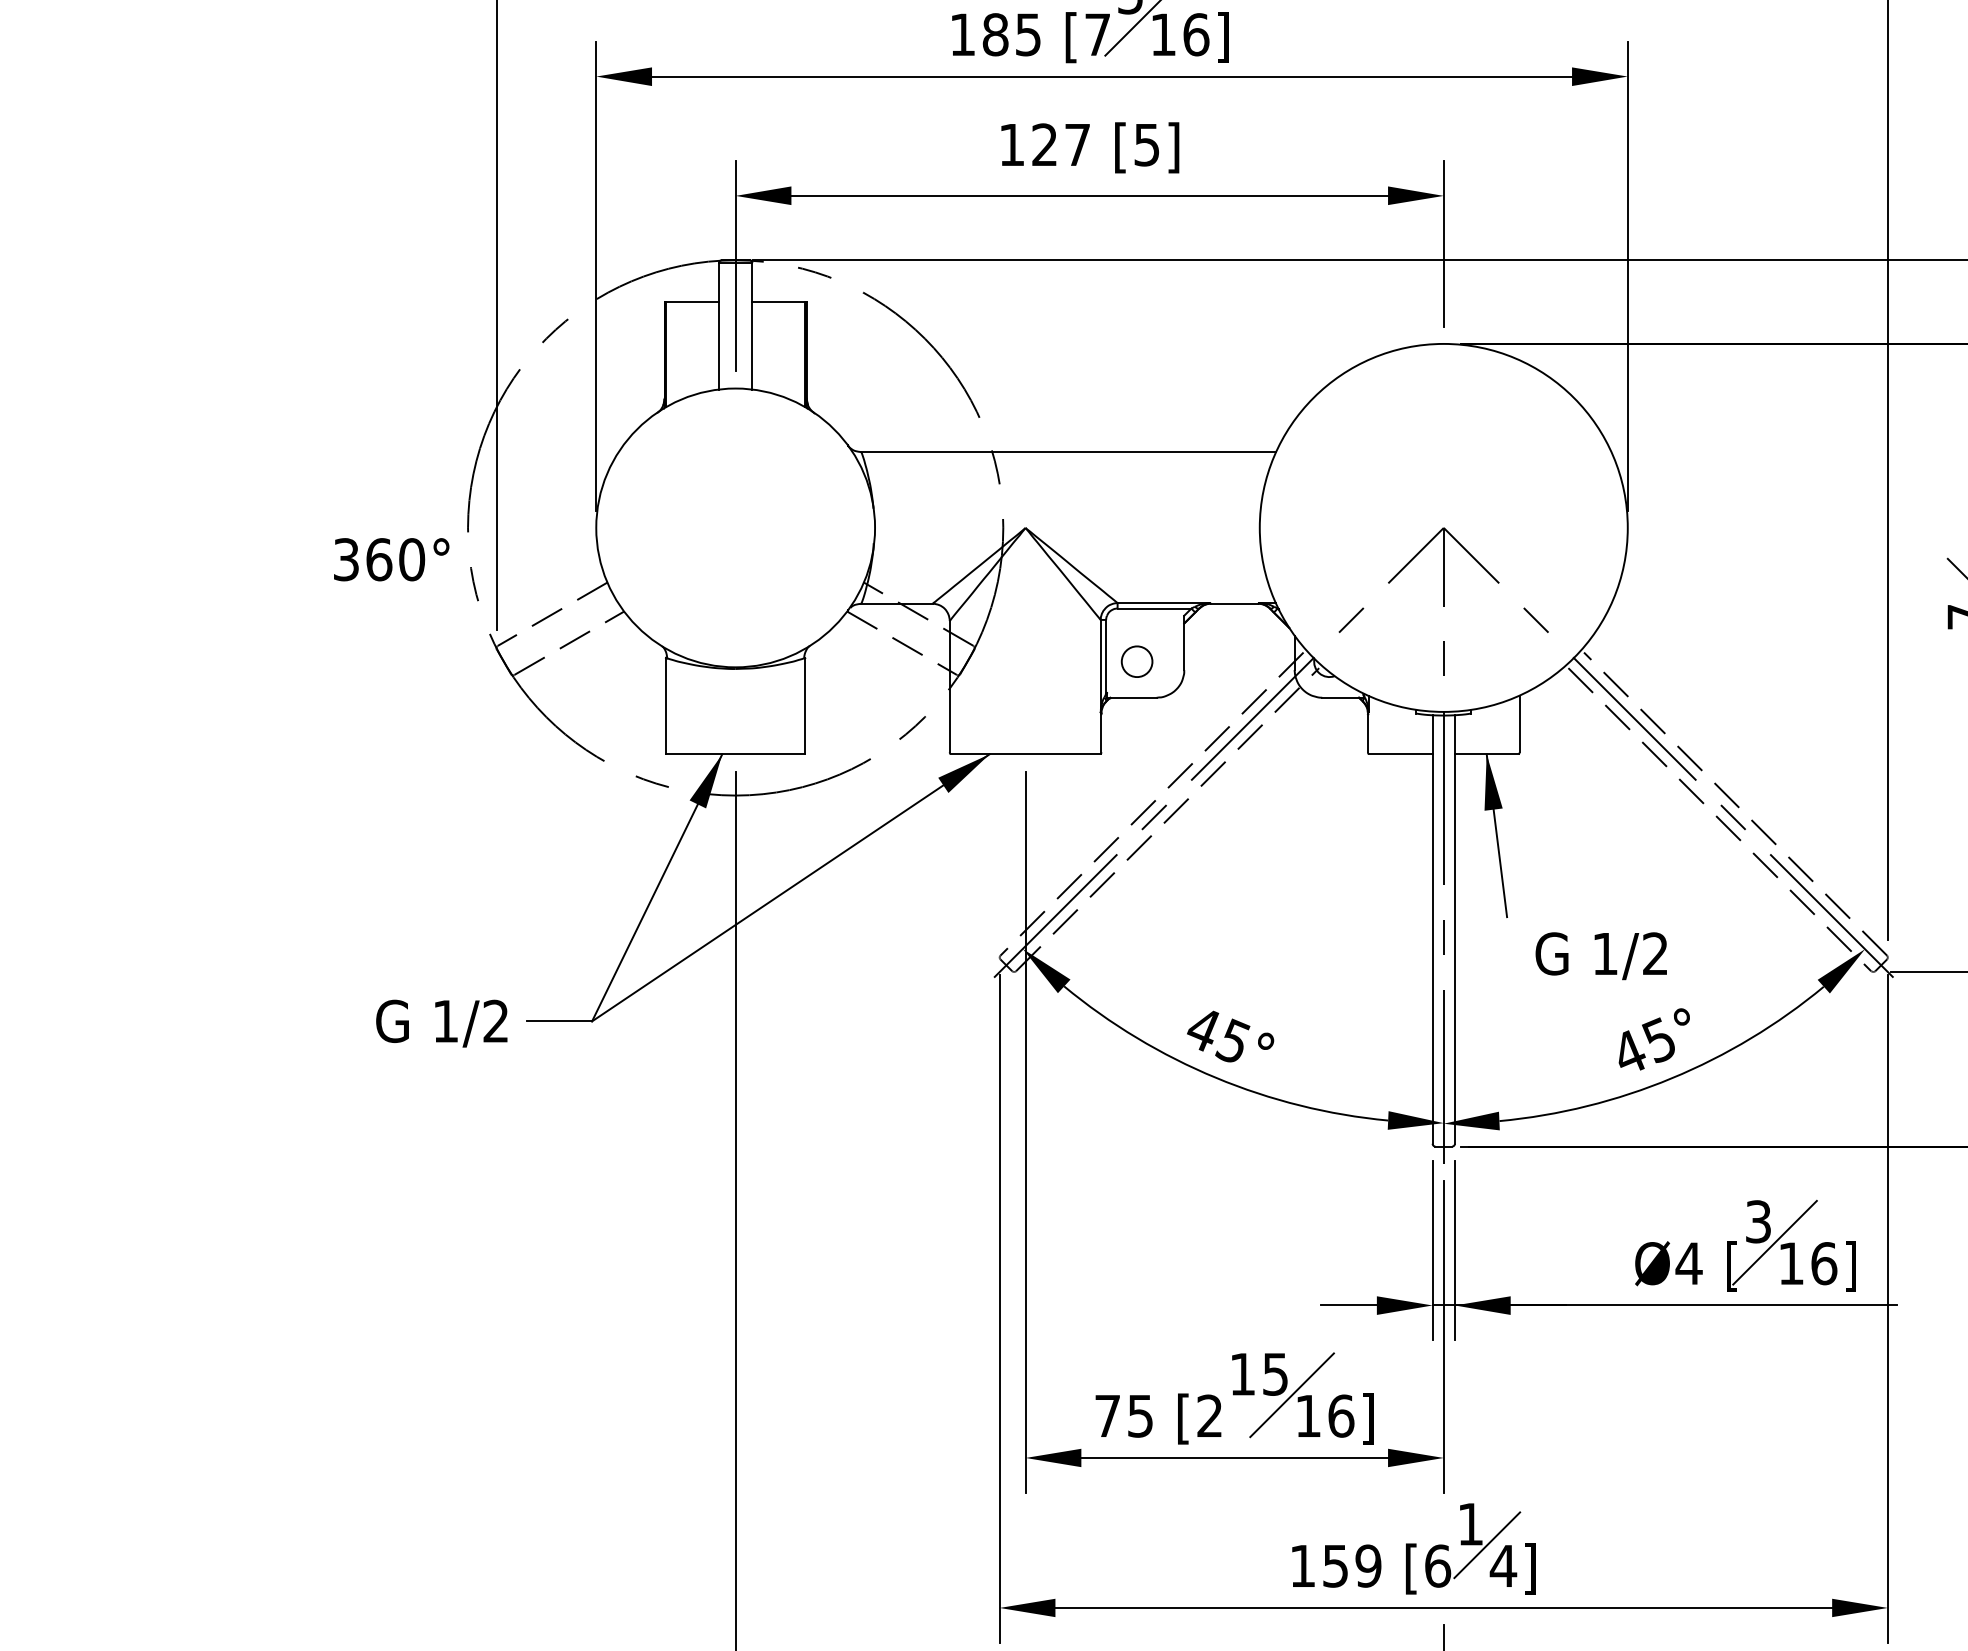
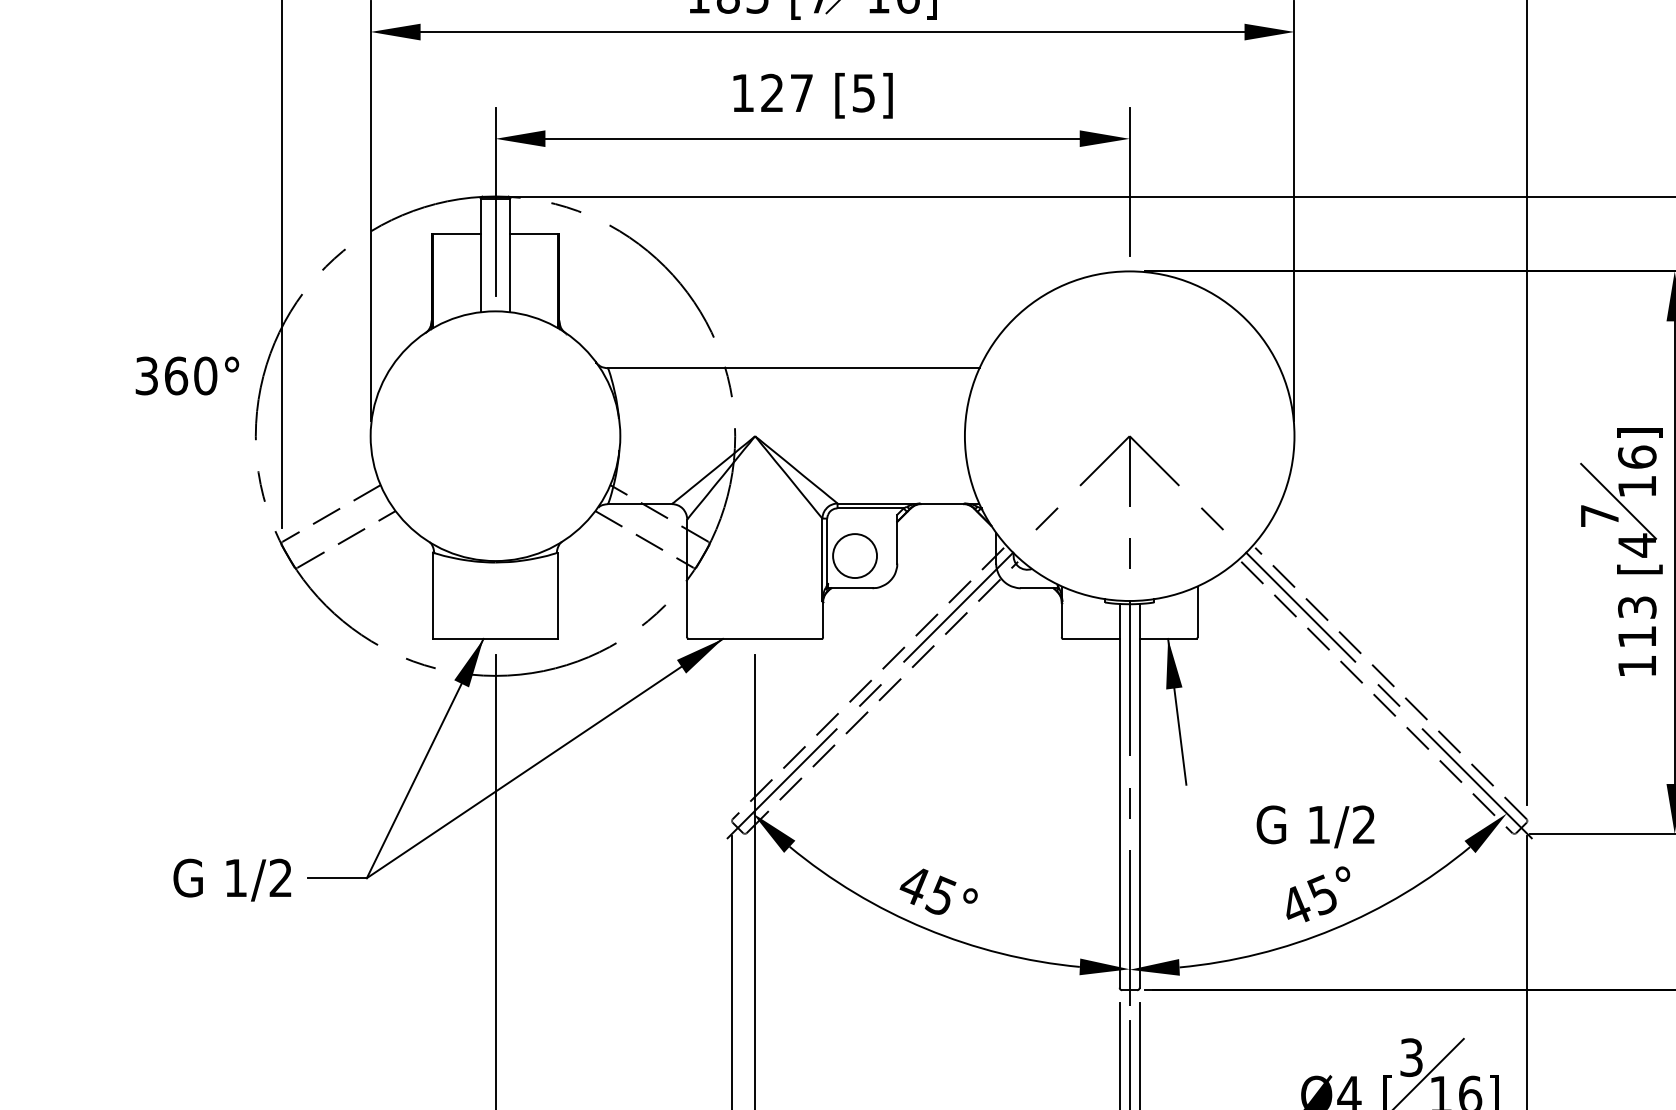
text: (391, 559) -> (187, 375), moved
circle: (1136, 661) -> (854, 555), size x1.6
text: (1600, 956) -> (1314, 827), moved

